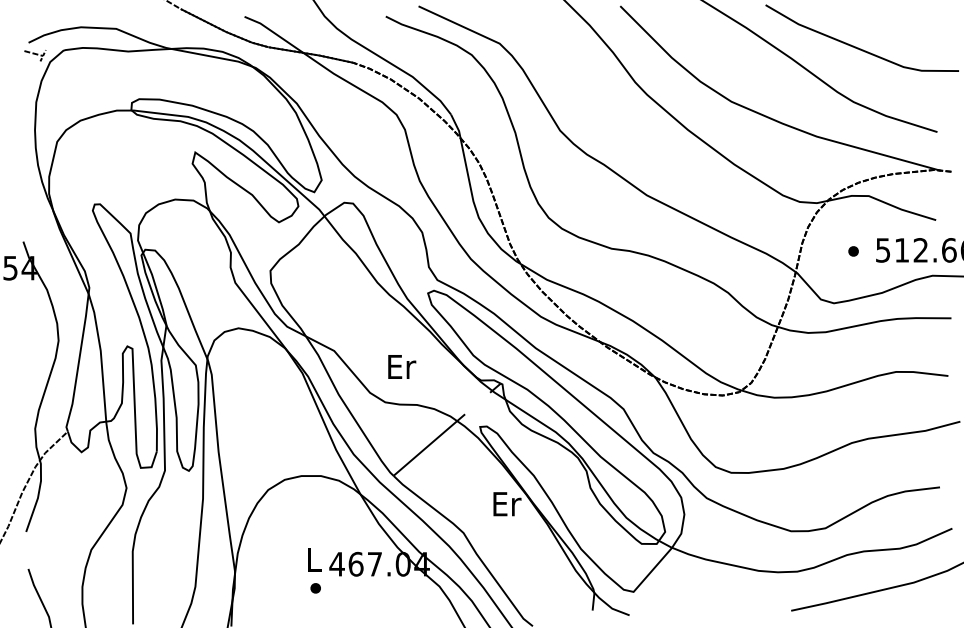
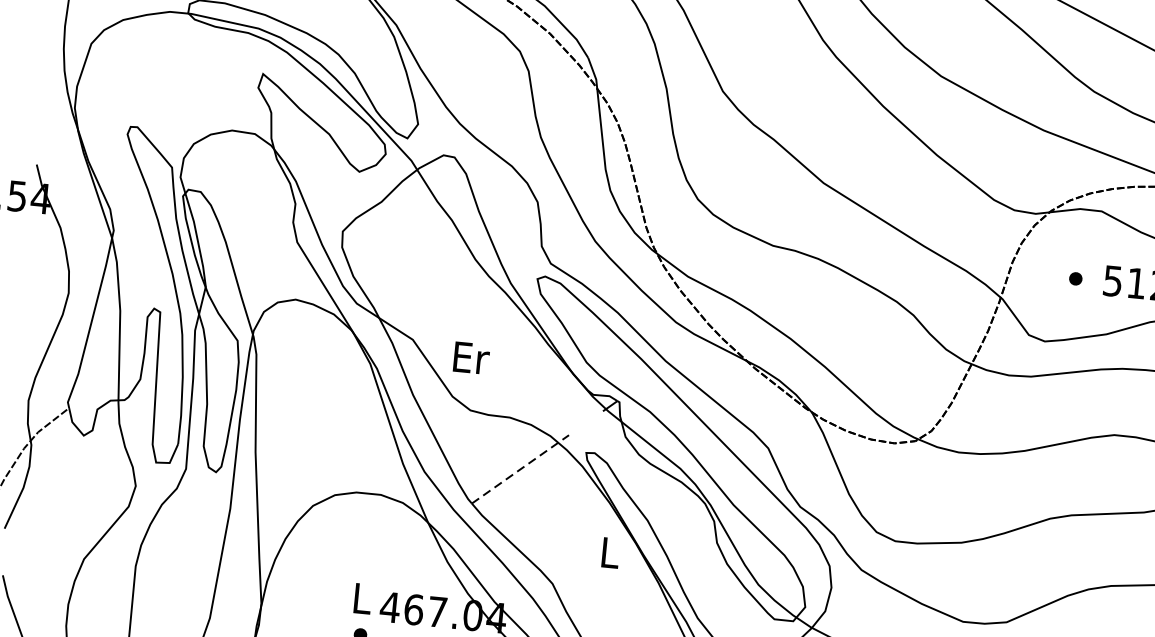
text: (402, 366) -> (472, 357), moved
line: (429, 444) -> (520, 468), solid -> dashed
text: (507, 504) -> (611, 553), Er -> L

